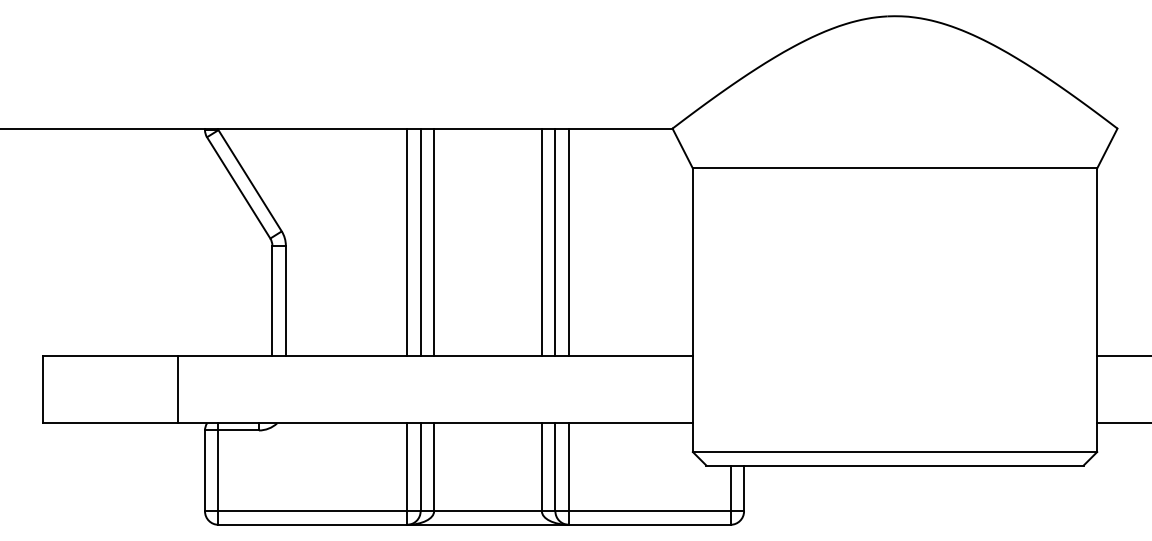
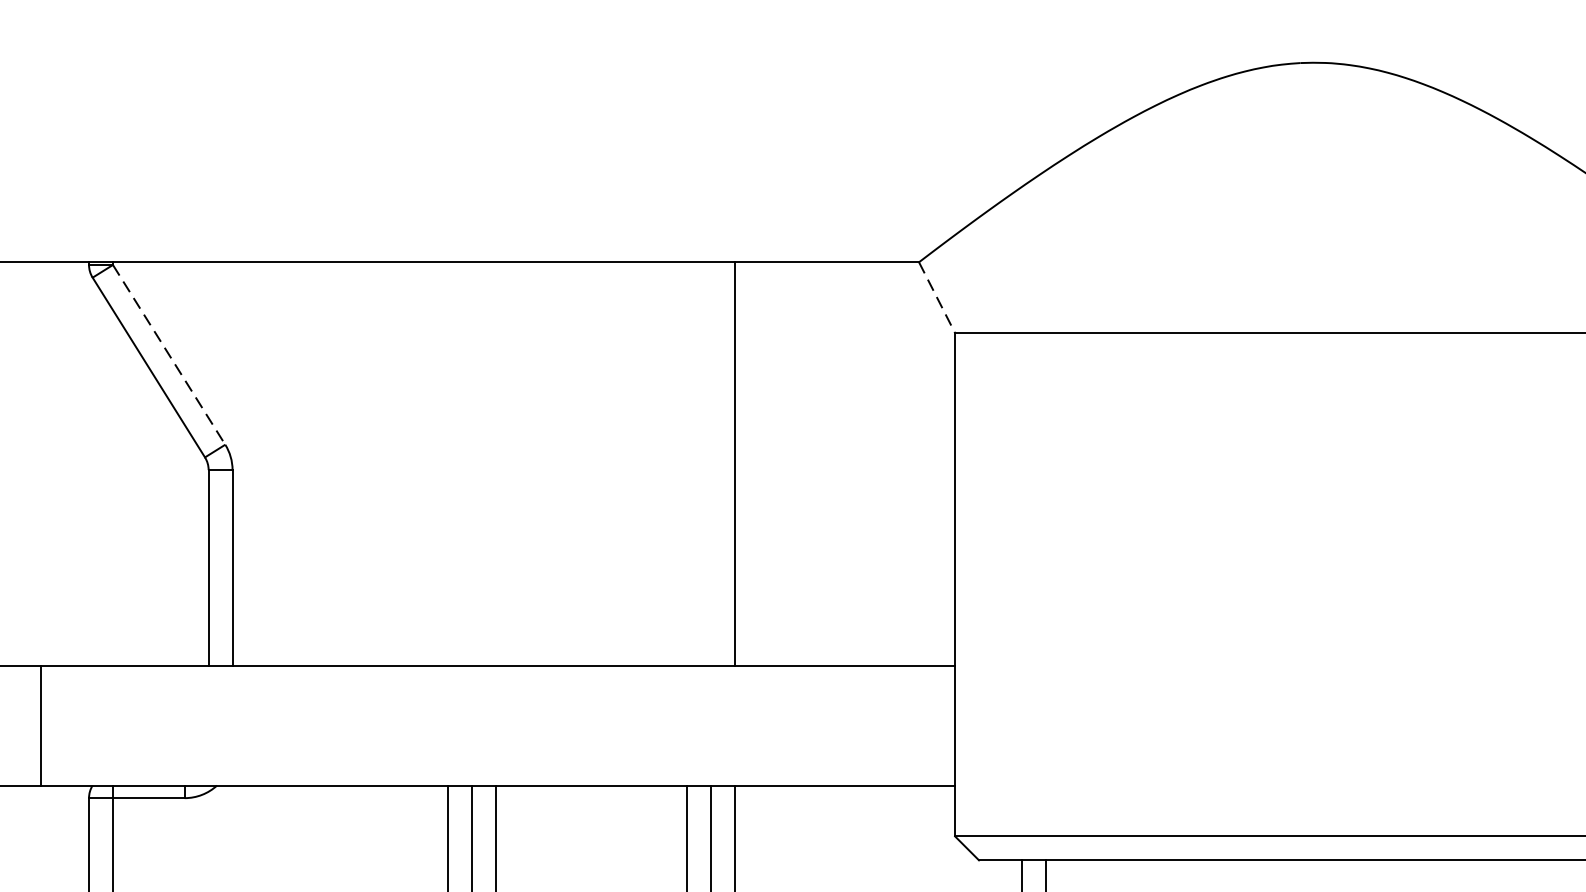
line: (682, 149) -> (936, 299), solid -> dashed
line: (250, 180) -> (169, 354), solid -> dashed
line: (407, 242) -> (448, 464), removed
line: (420, 242) -> (471, 464), removed
line: (434, 242) -> (496, 464), removed
line: (541, 242) -> (686, 464), removed
line: (555, 242) -> (711, 464), removed

